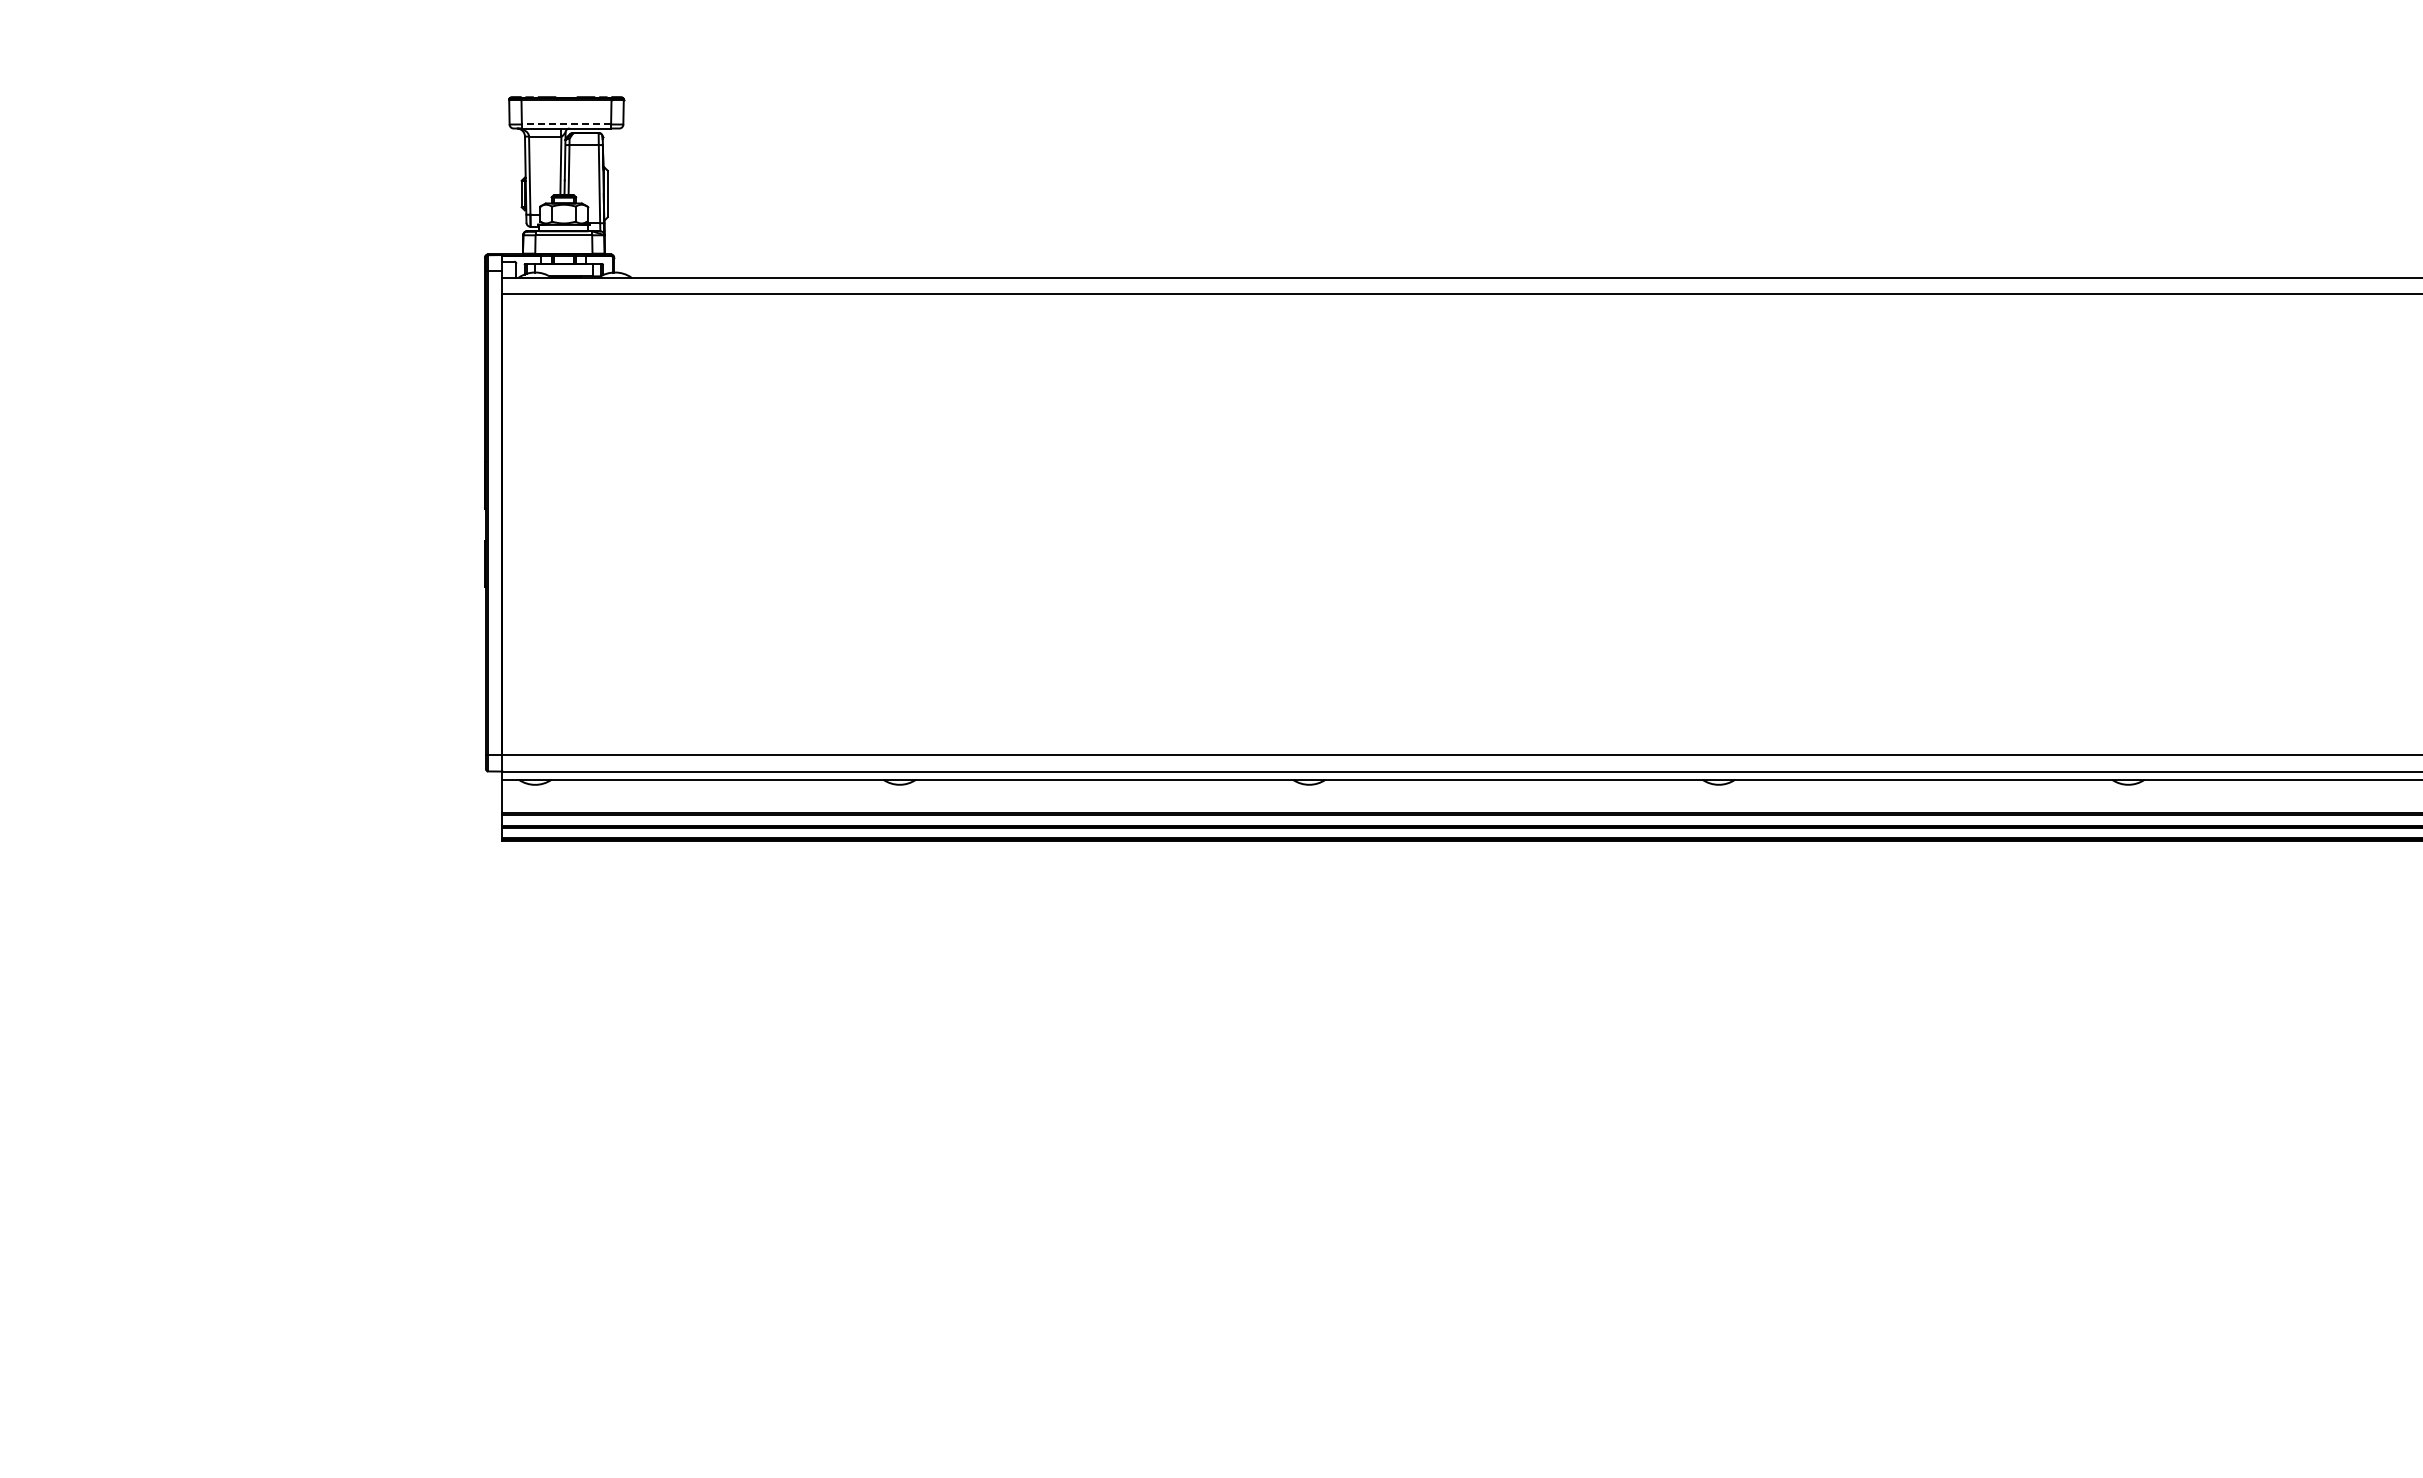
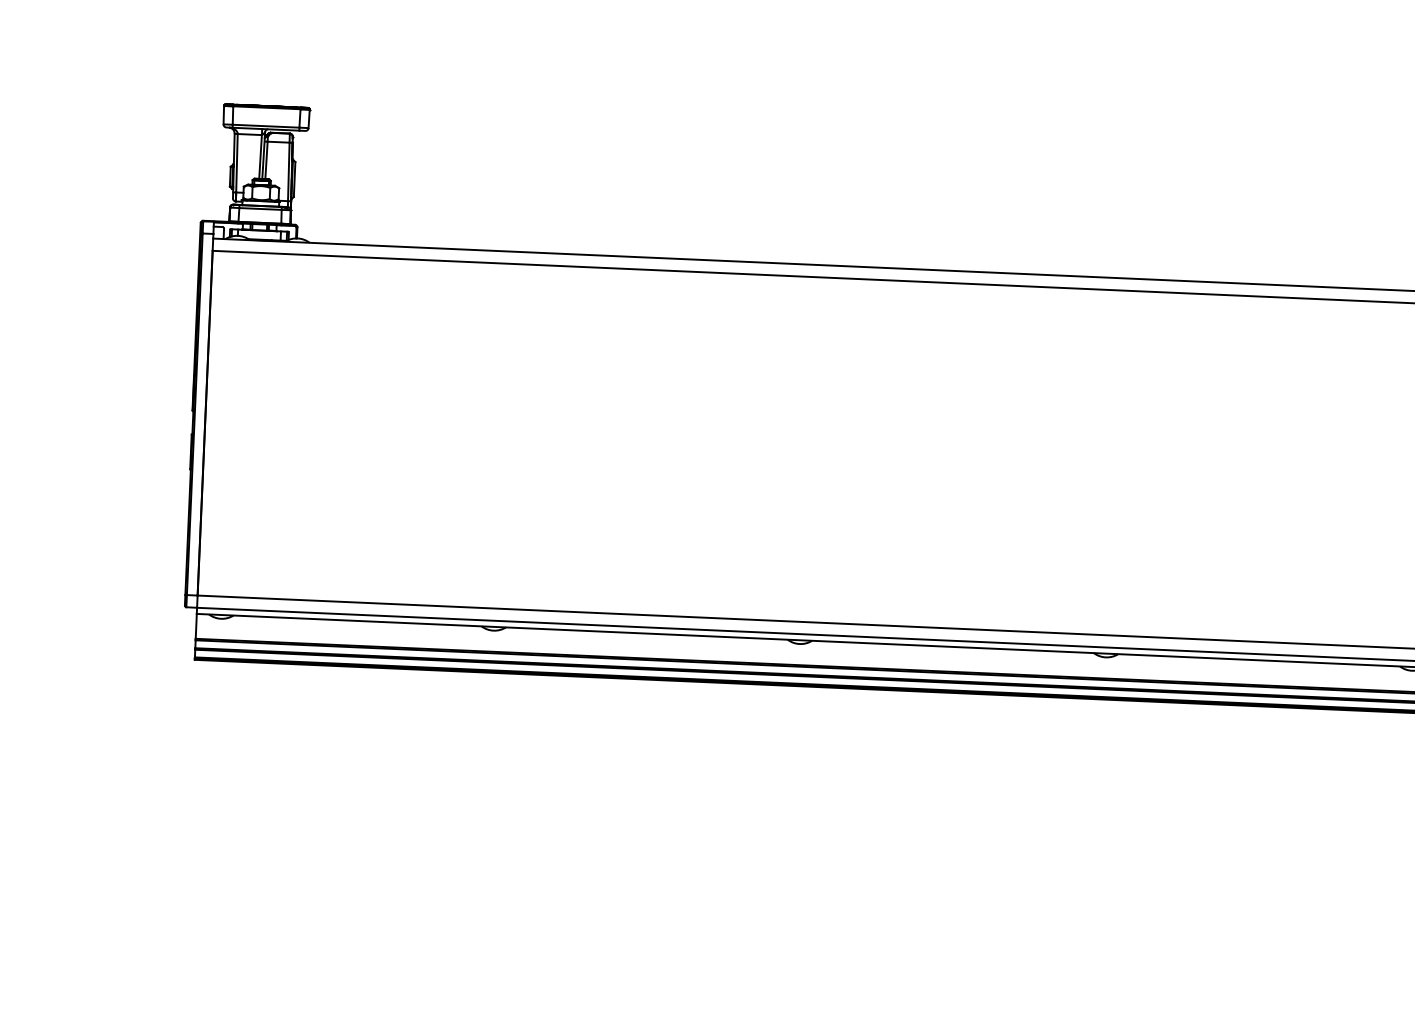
line: (566, 124) -> (266, 126), dashed -> solid

